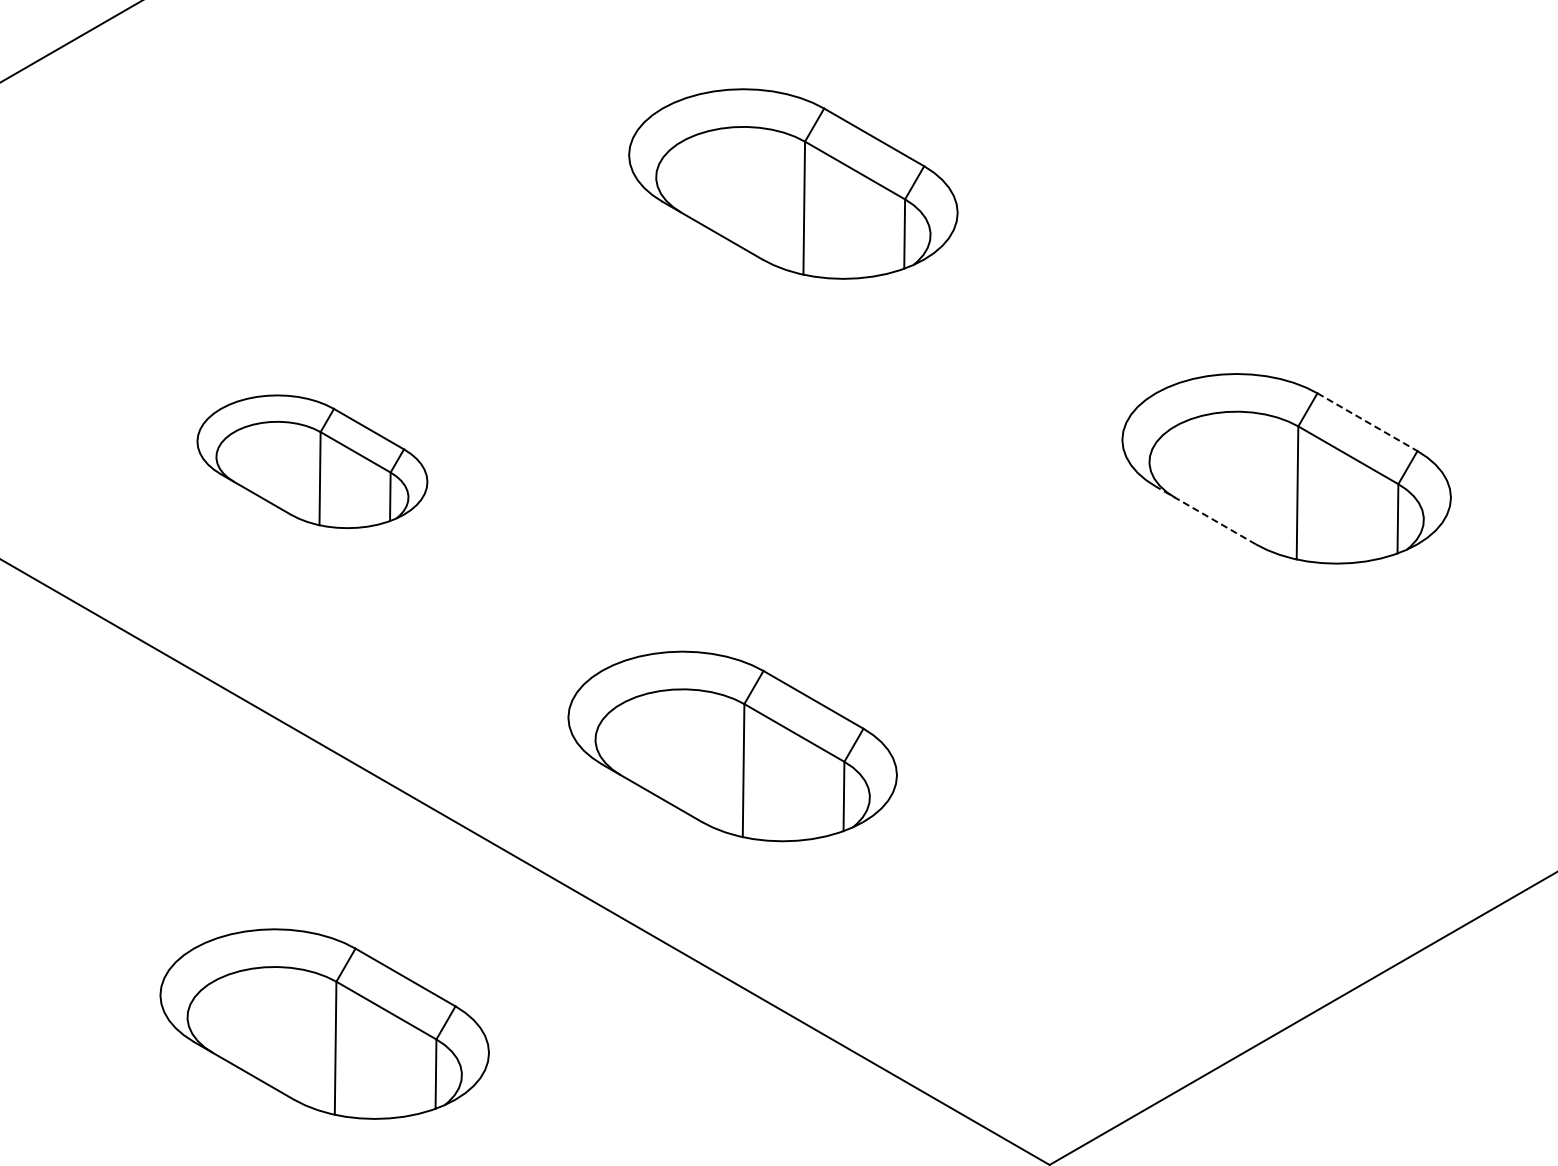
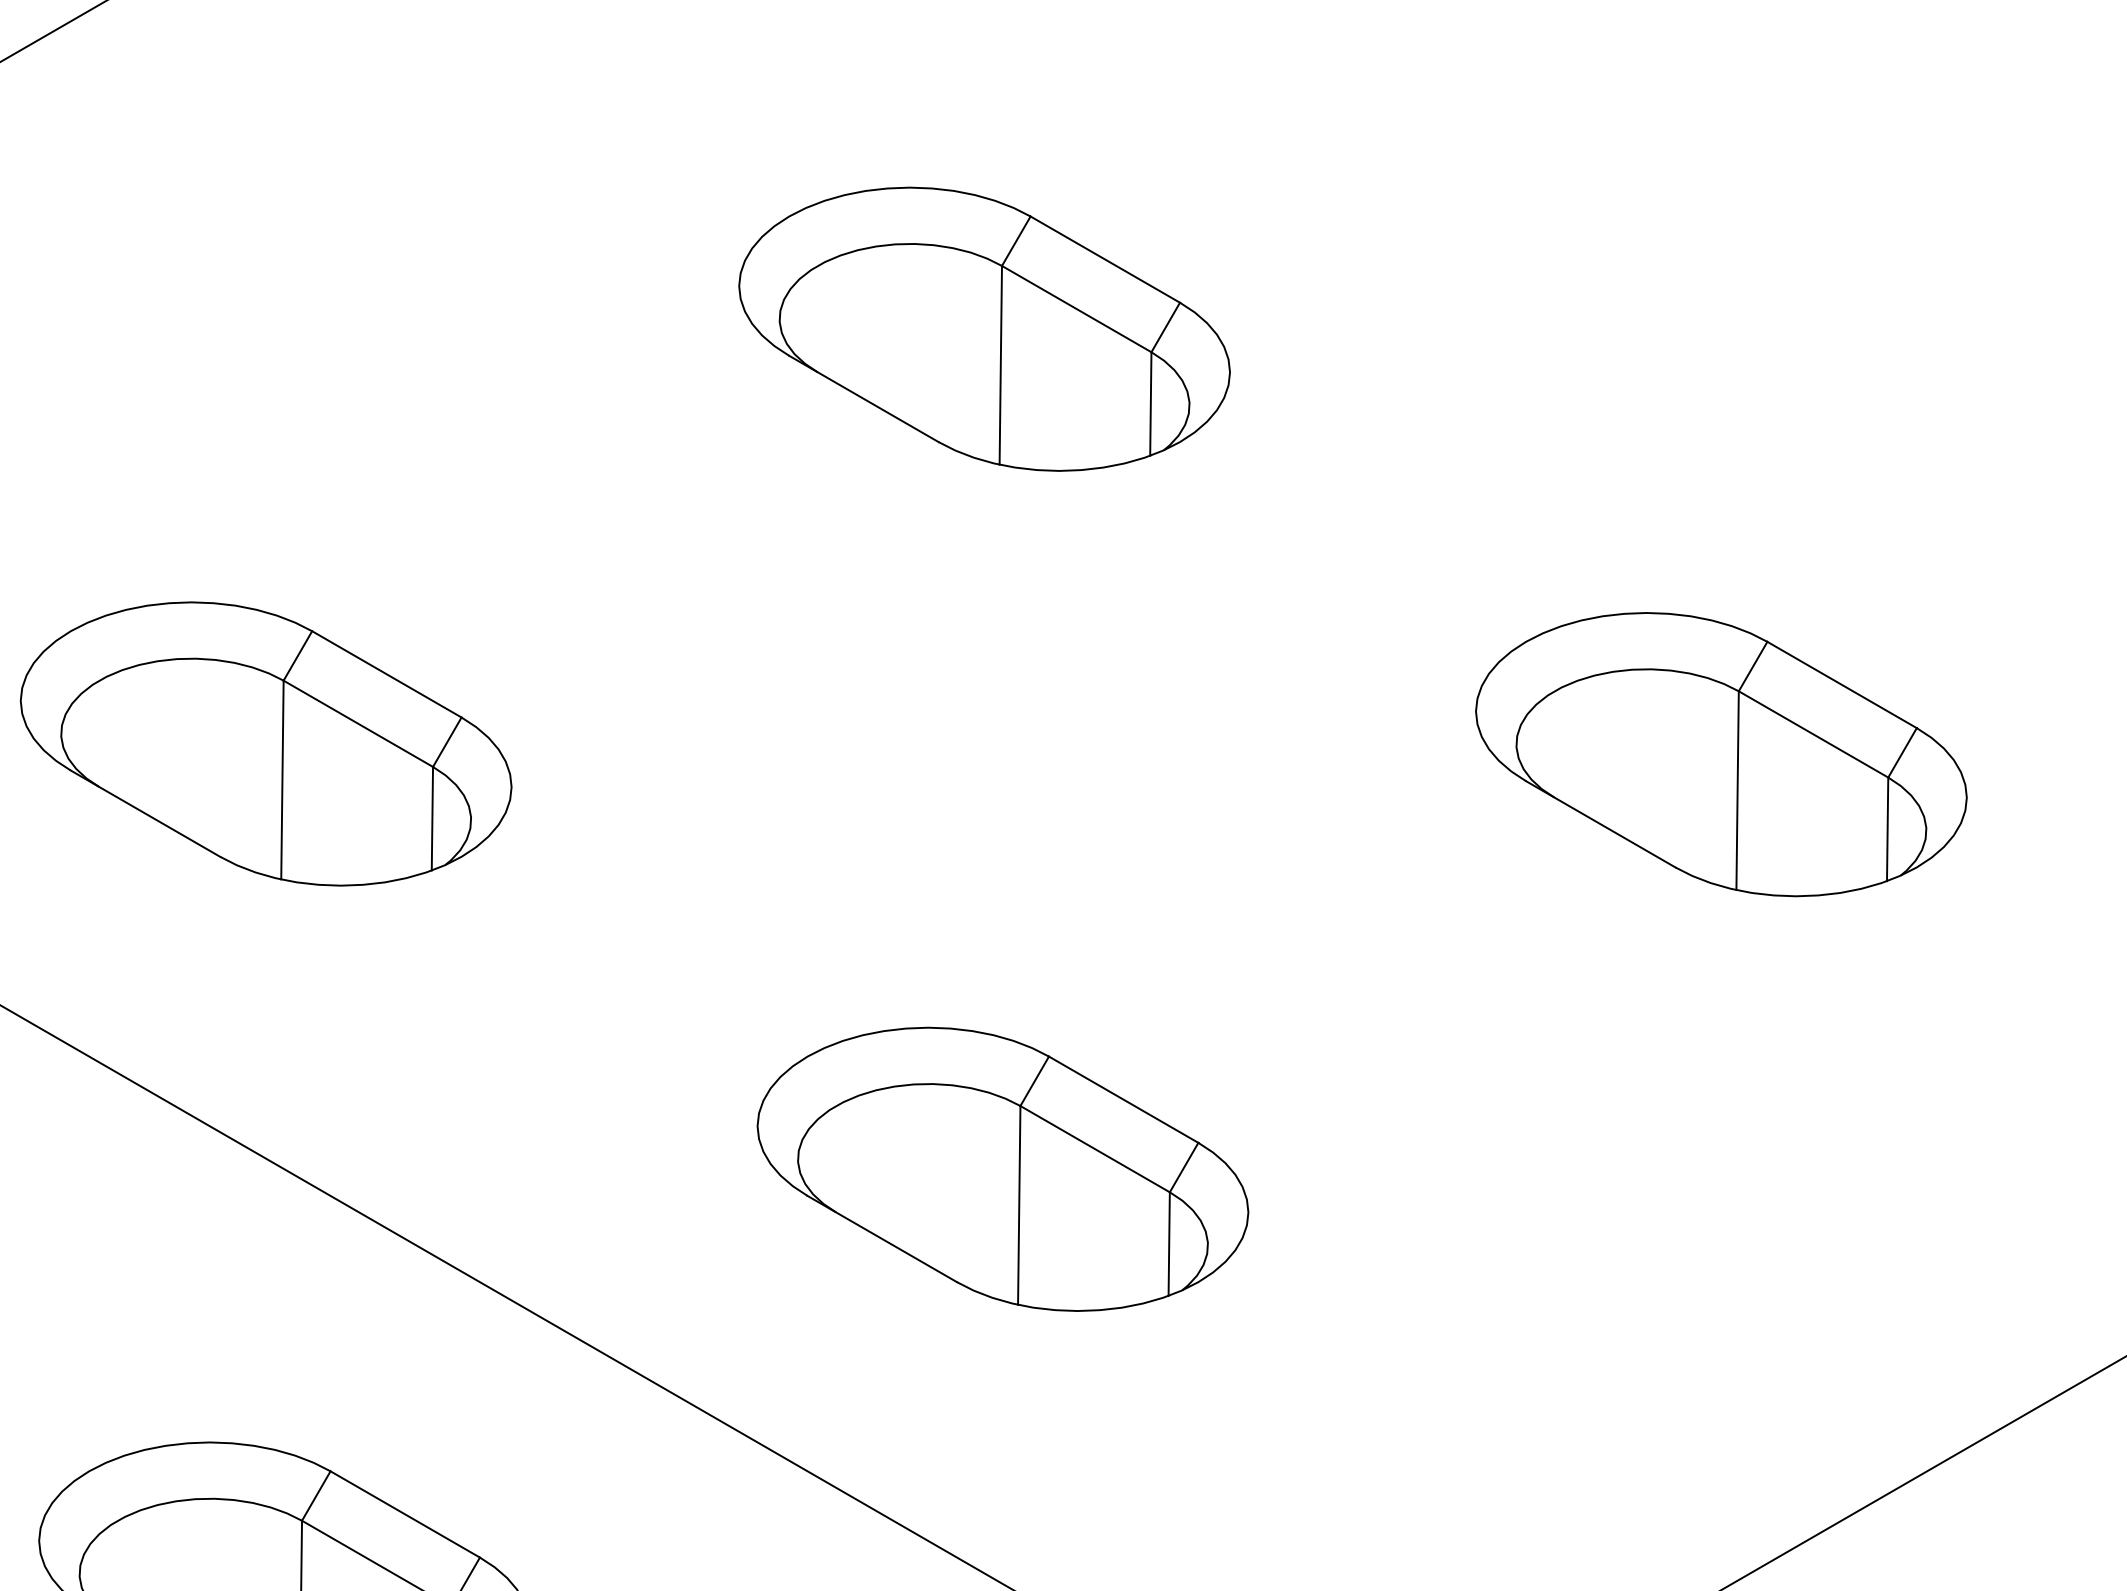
line: (1367, 422) -> (1842, 685), dashed -> solid
part: (312, 461) -> (266, 743), size x1.43
line: (1205, 515) -> (1600, 824), dashed -> solid
part: (732, 746) -> (1002, 1169), moved

